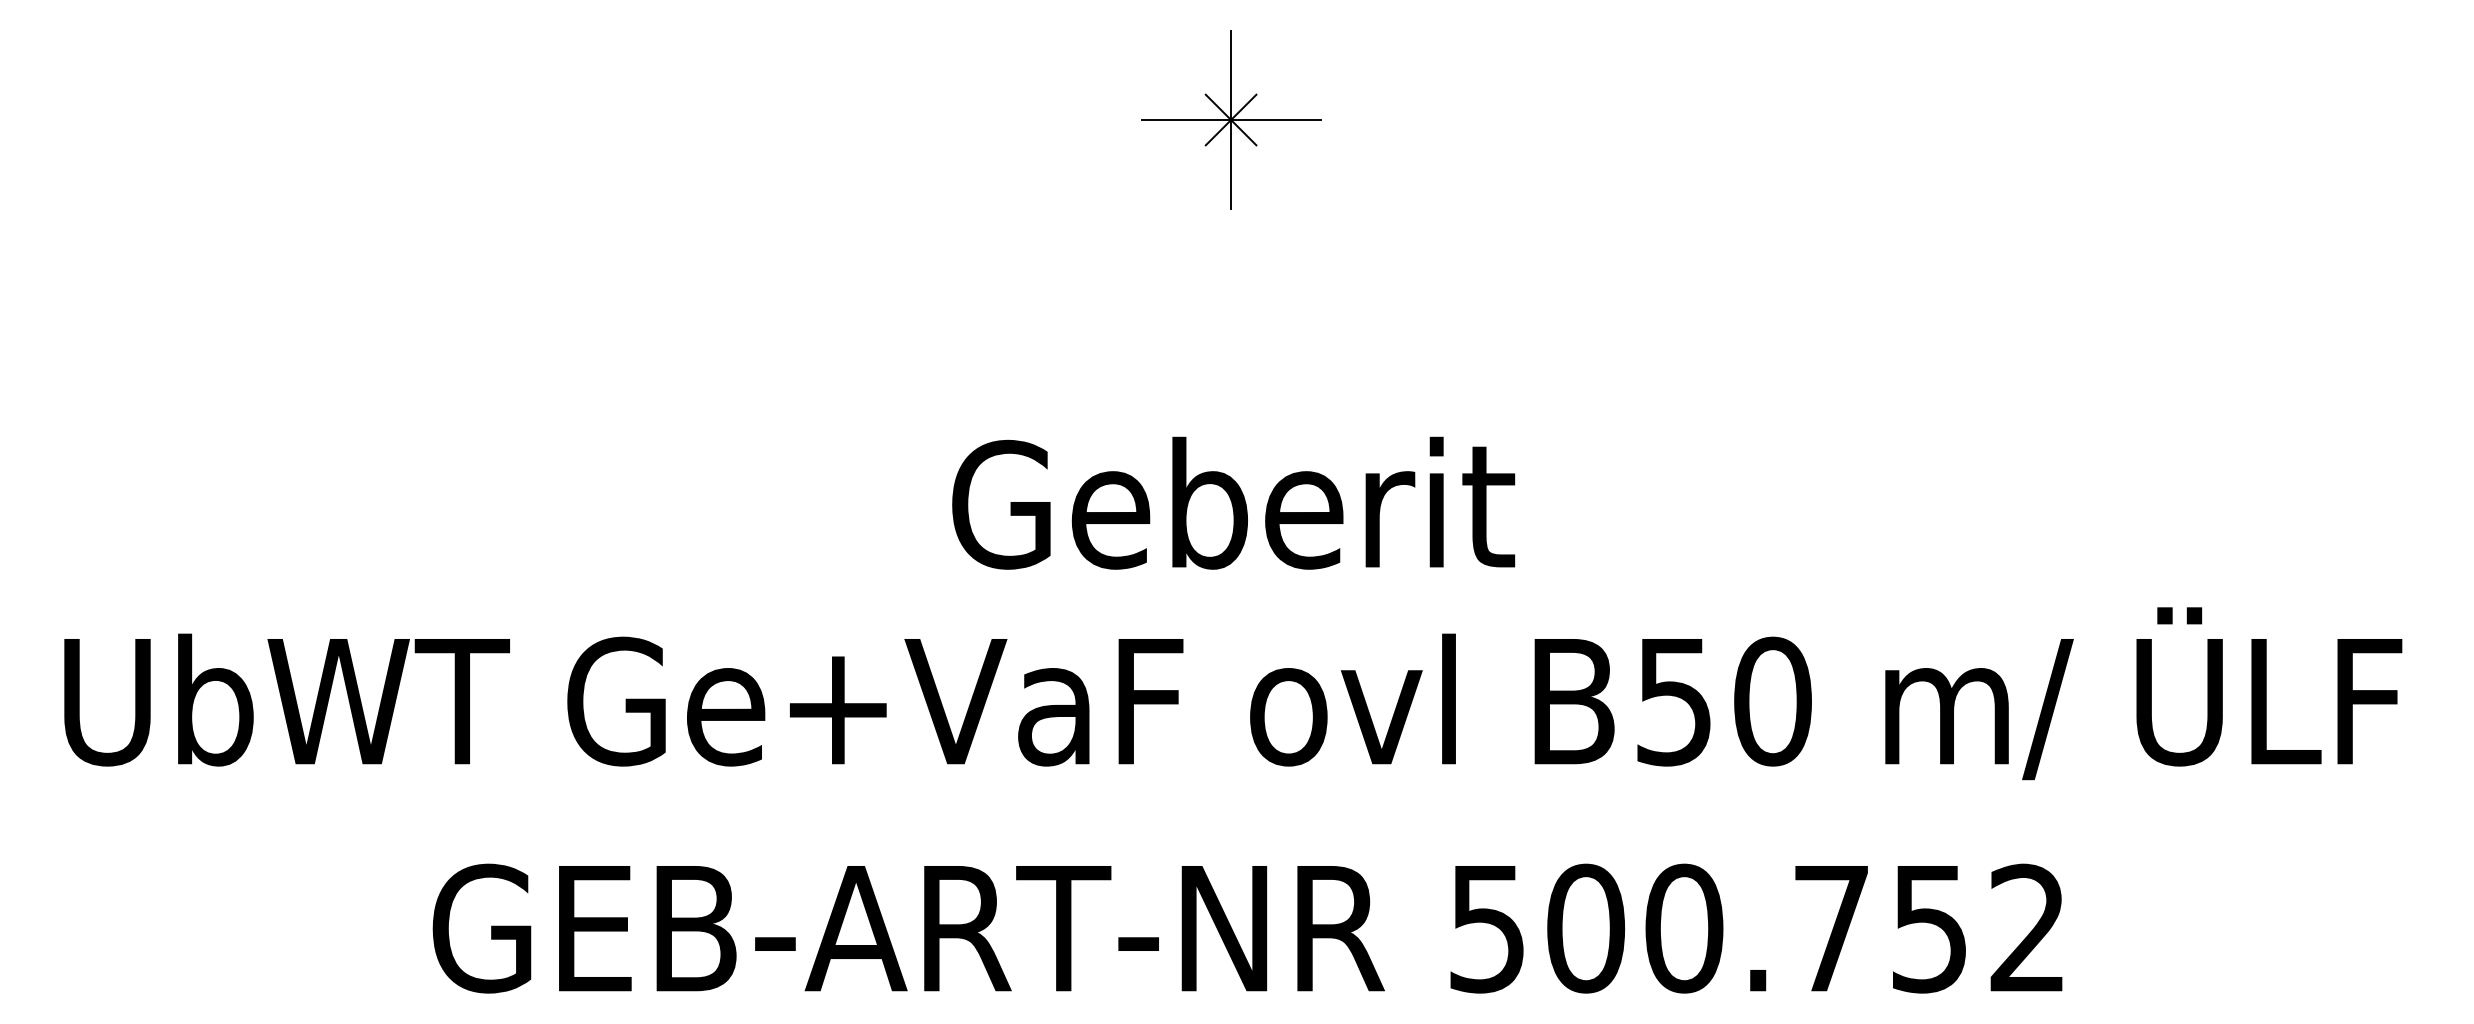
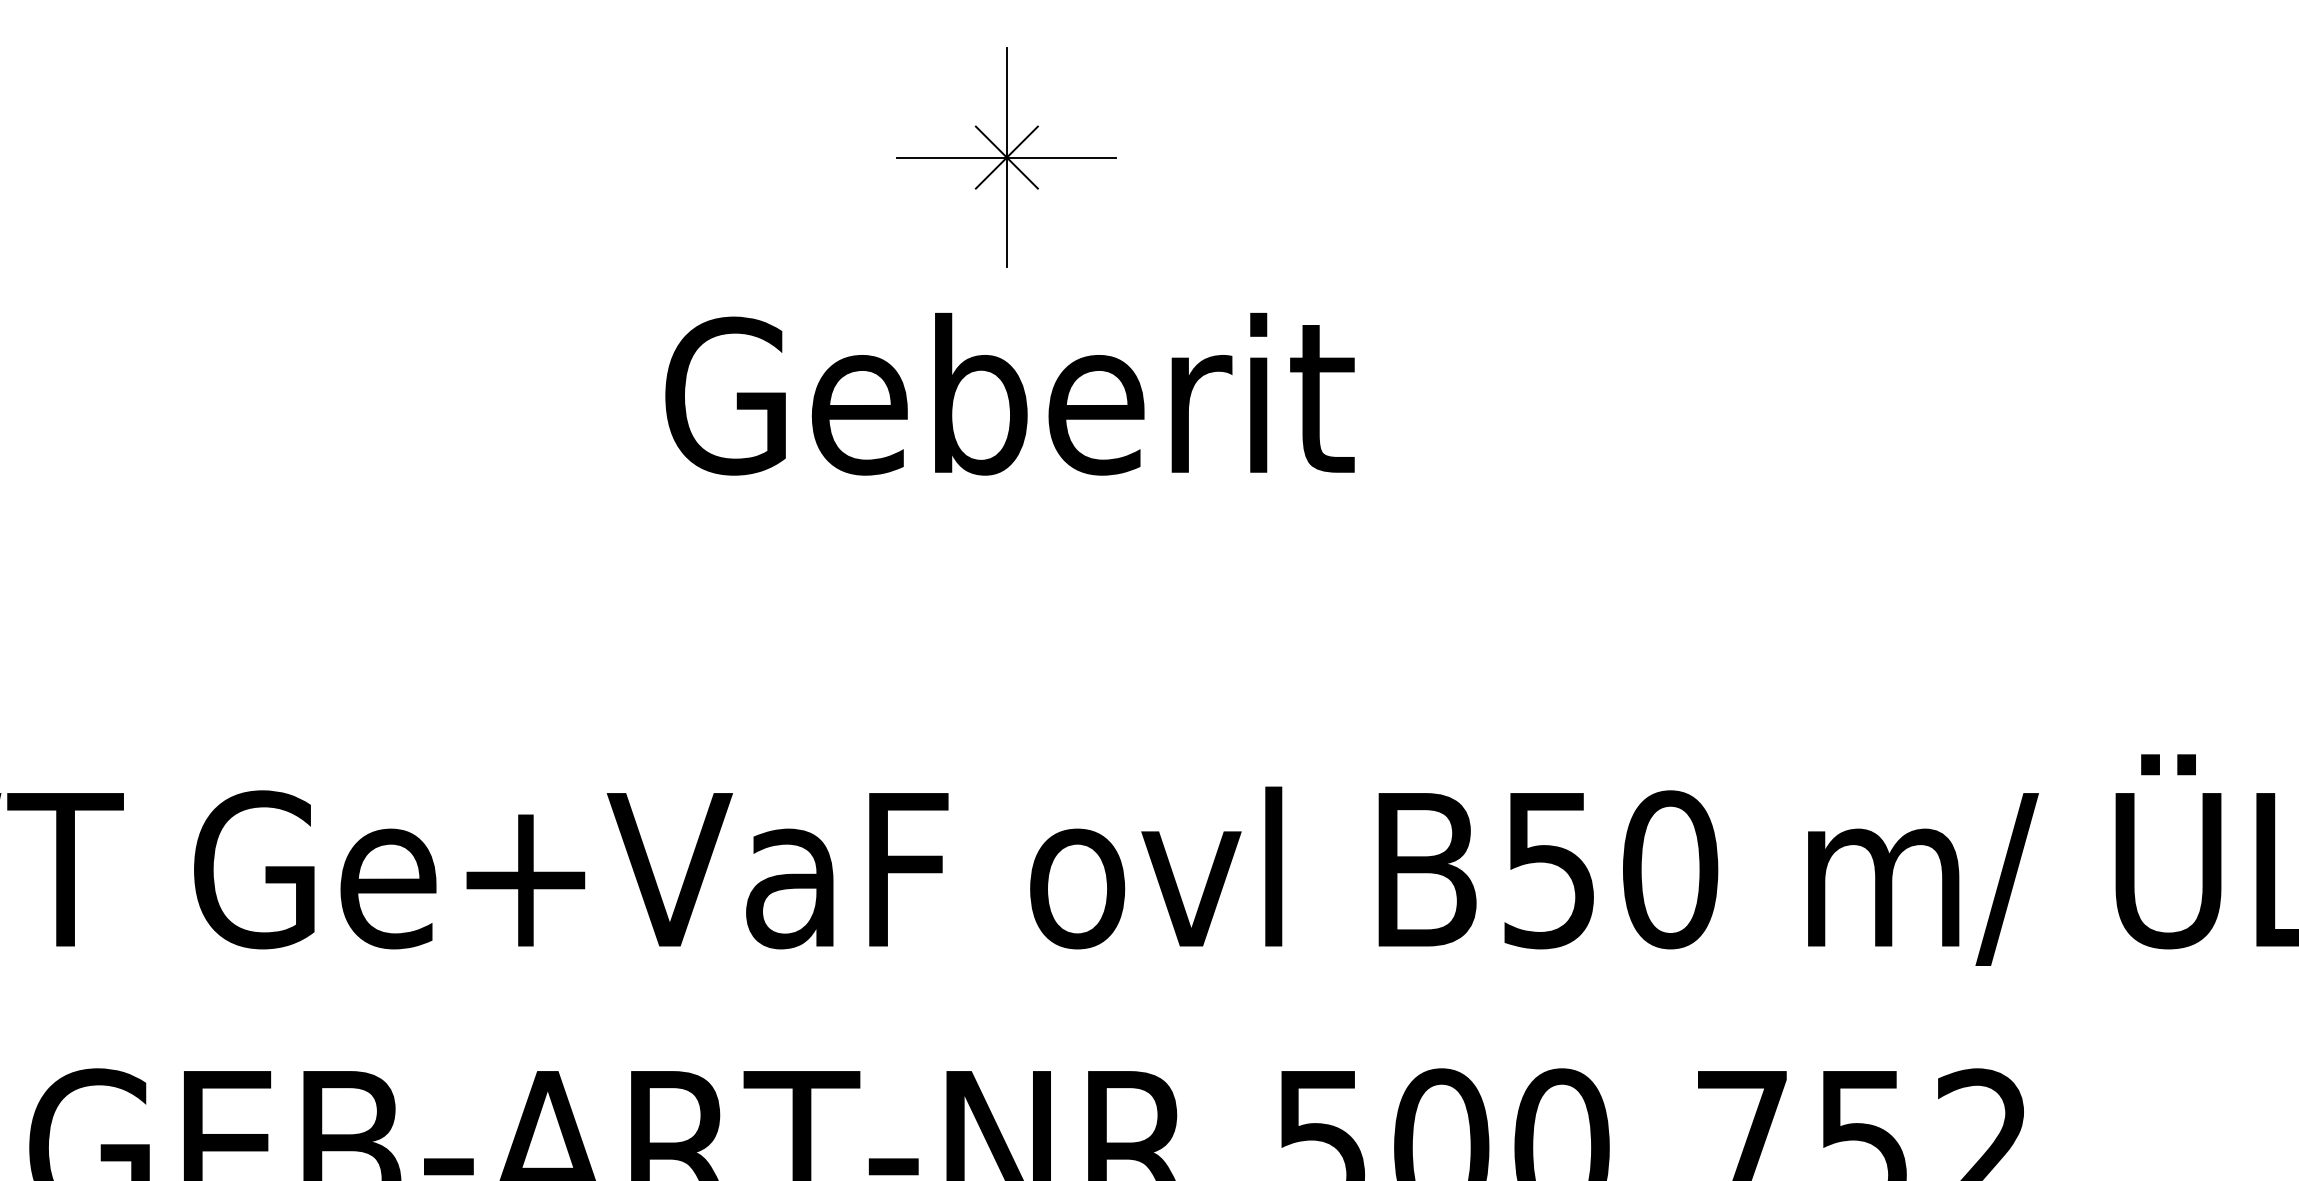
text: (1233, 502) -> (1009, 393), moved

